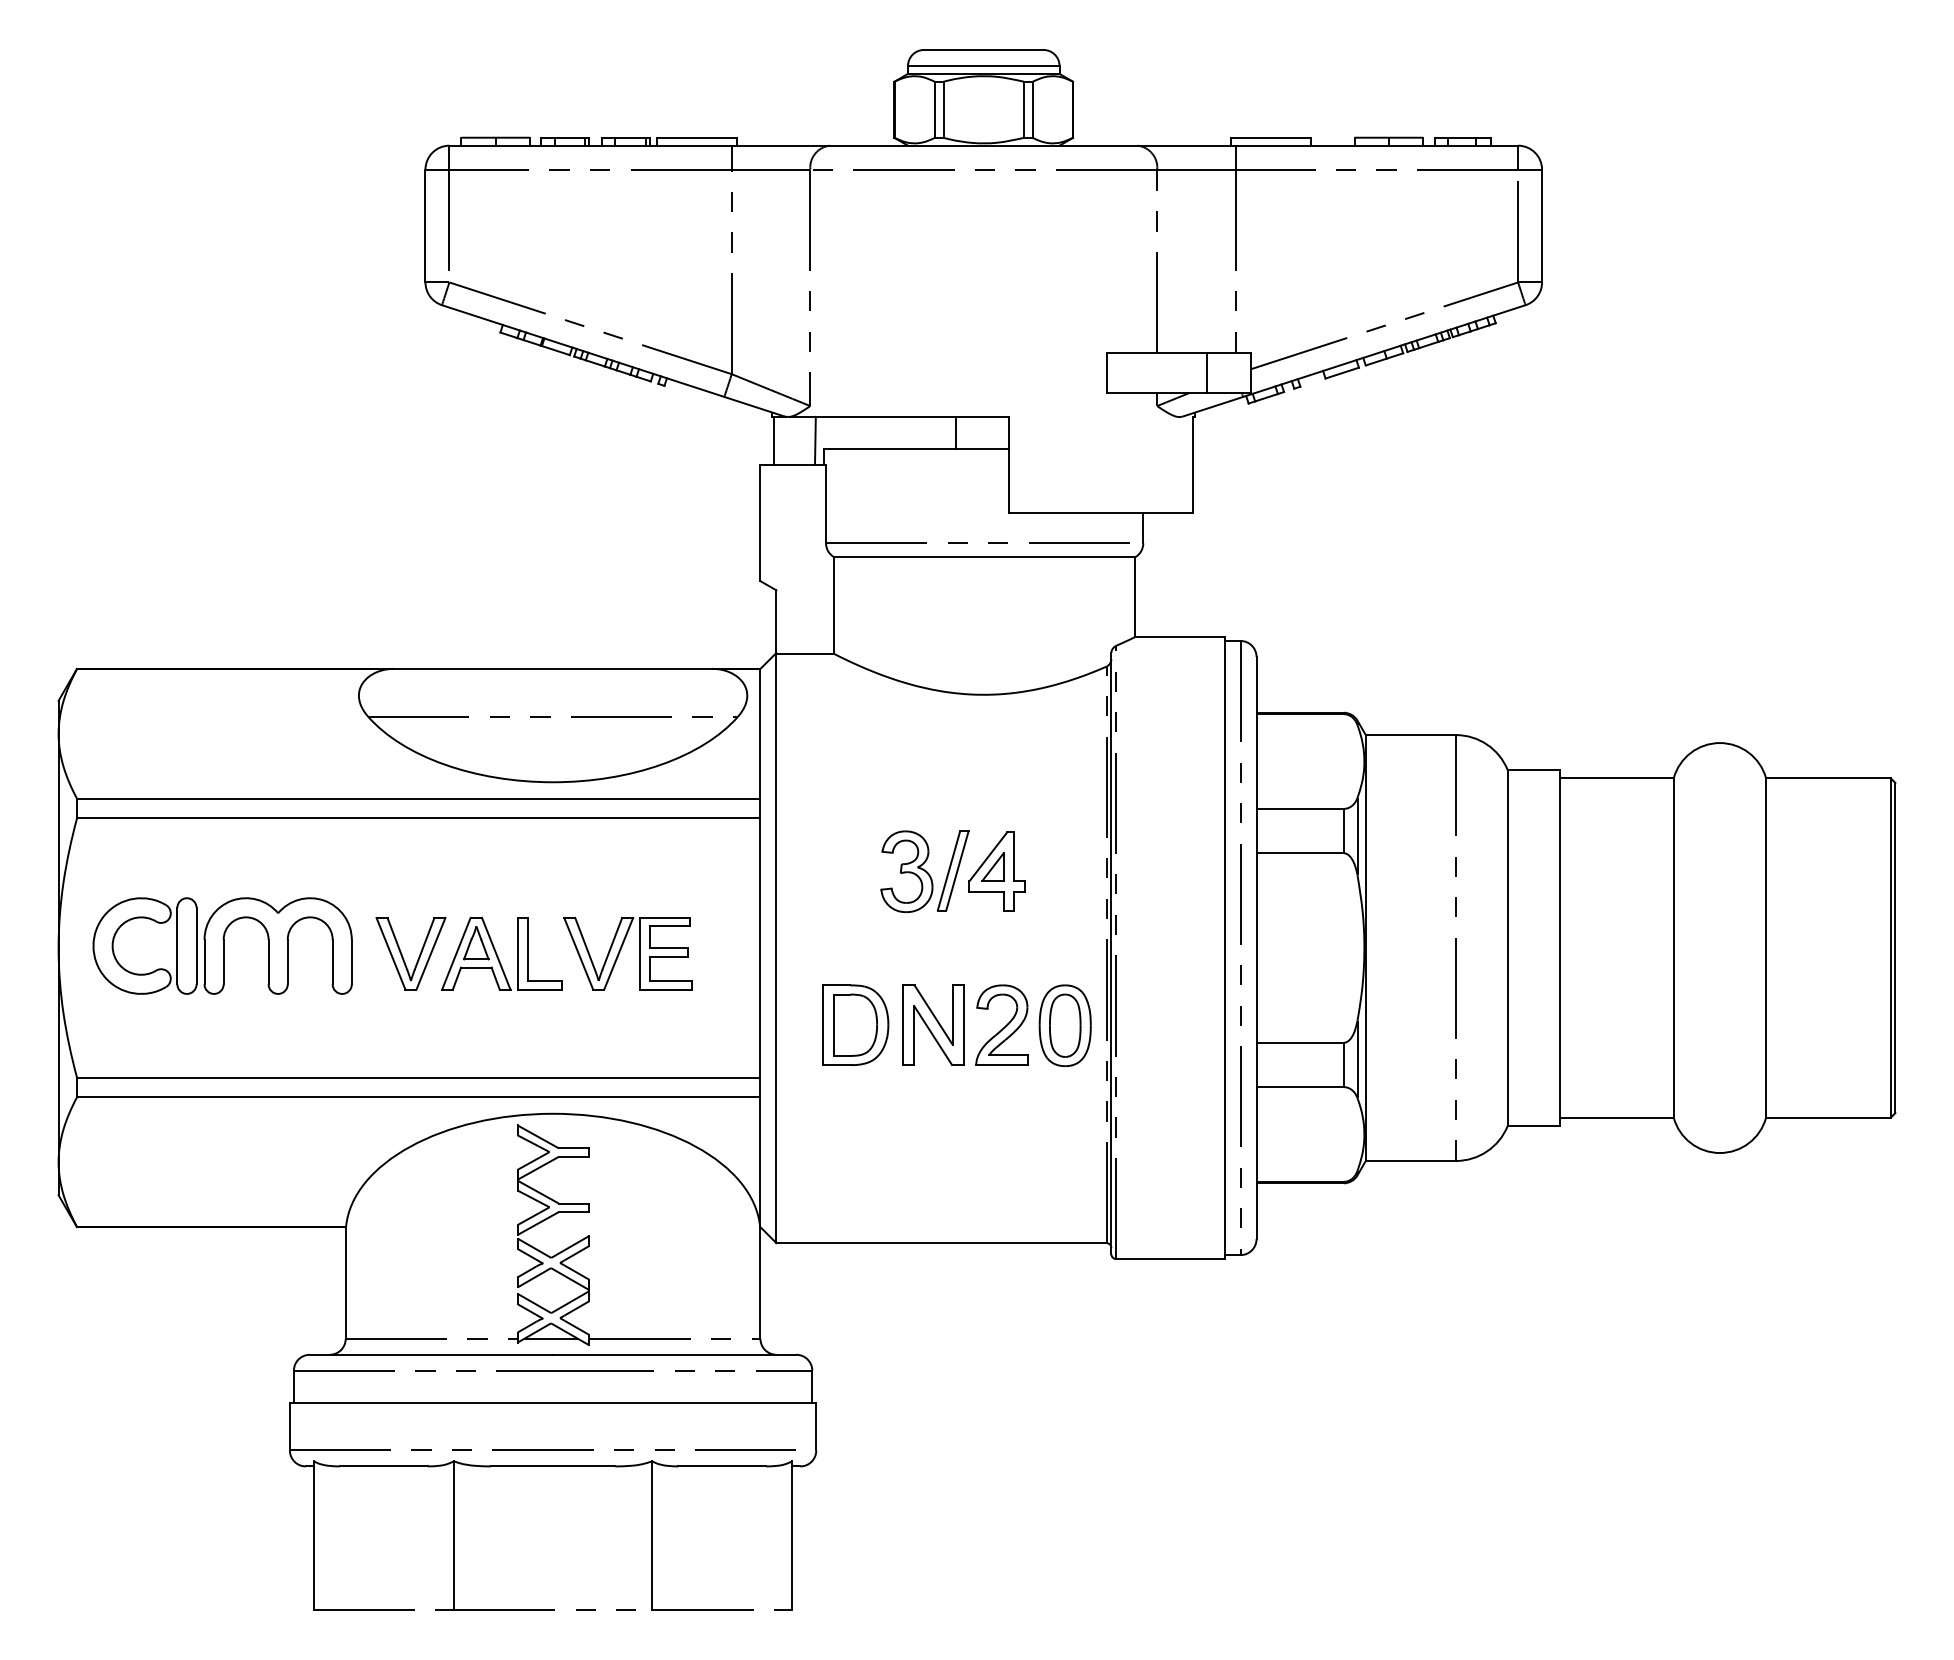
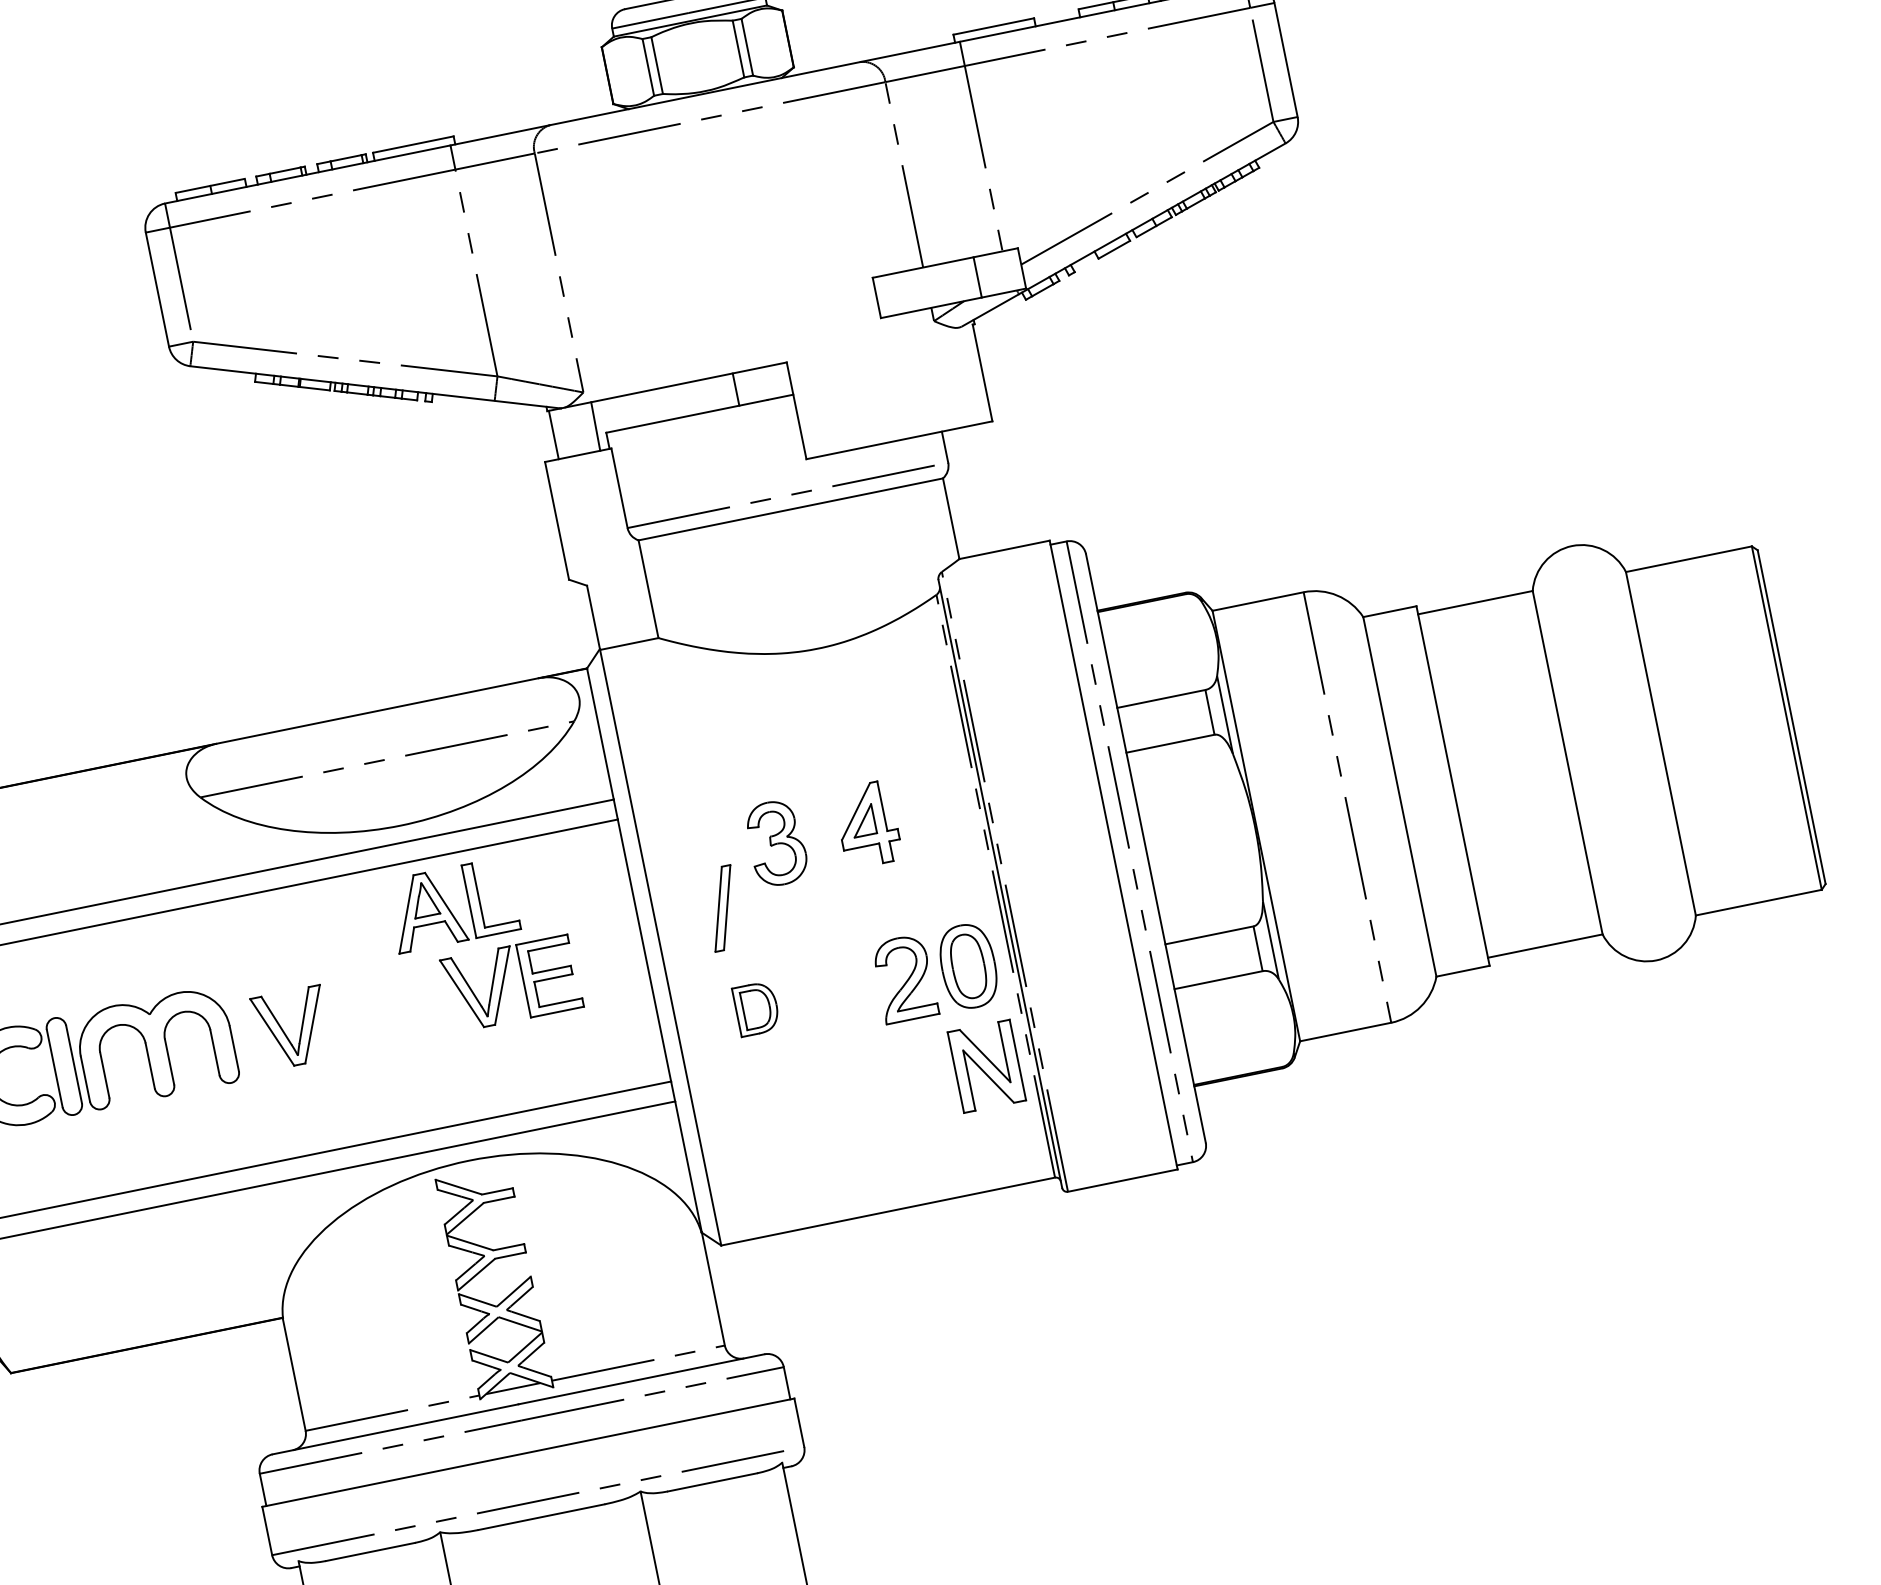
part: (952, 870) -> (722, 907), moved
part: (501, 953) -> (452, 904), moved
part: (855, 1024) -> (756, 1008), size x0.6
part: (933, 1024) -> (986, 1065), moved

